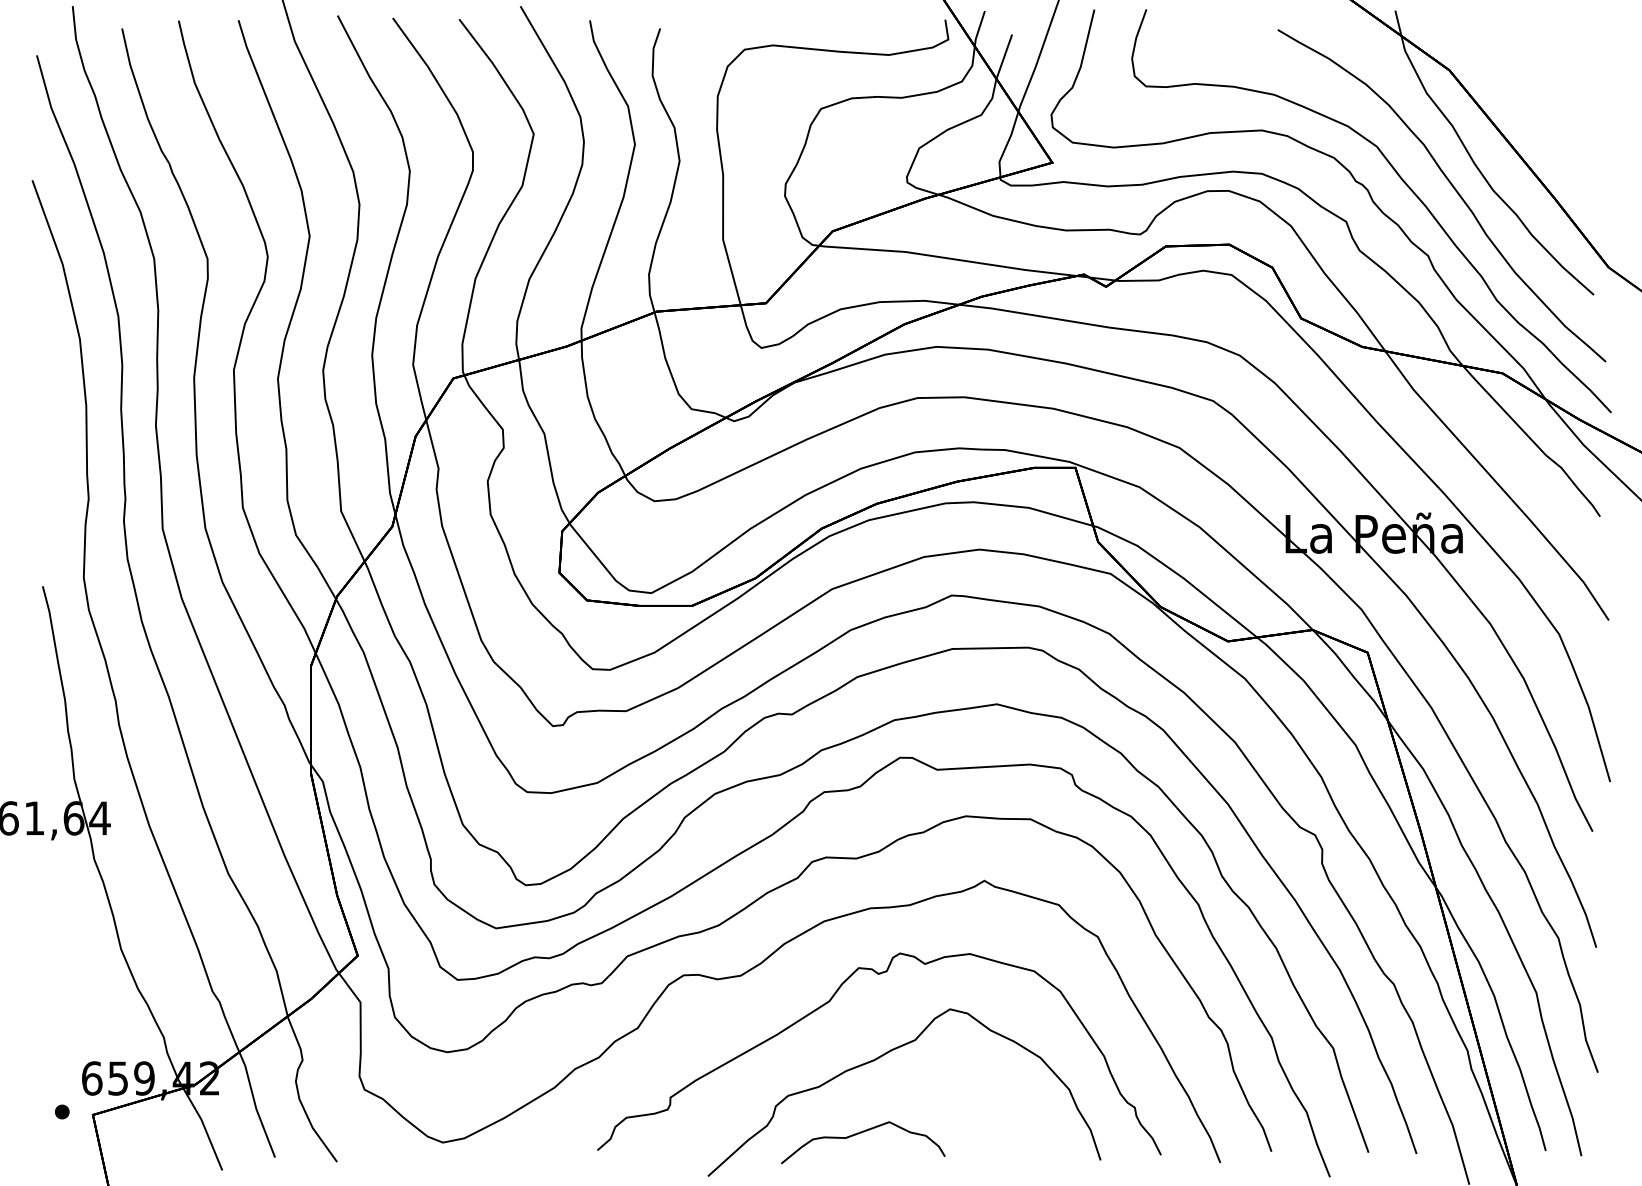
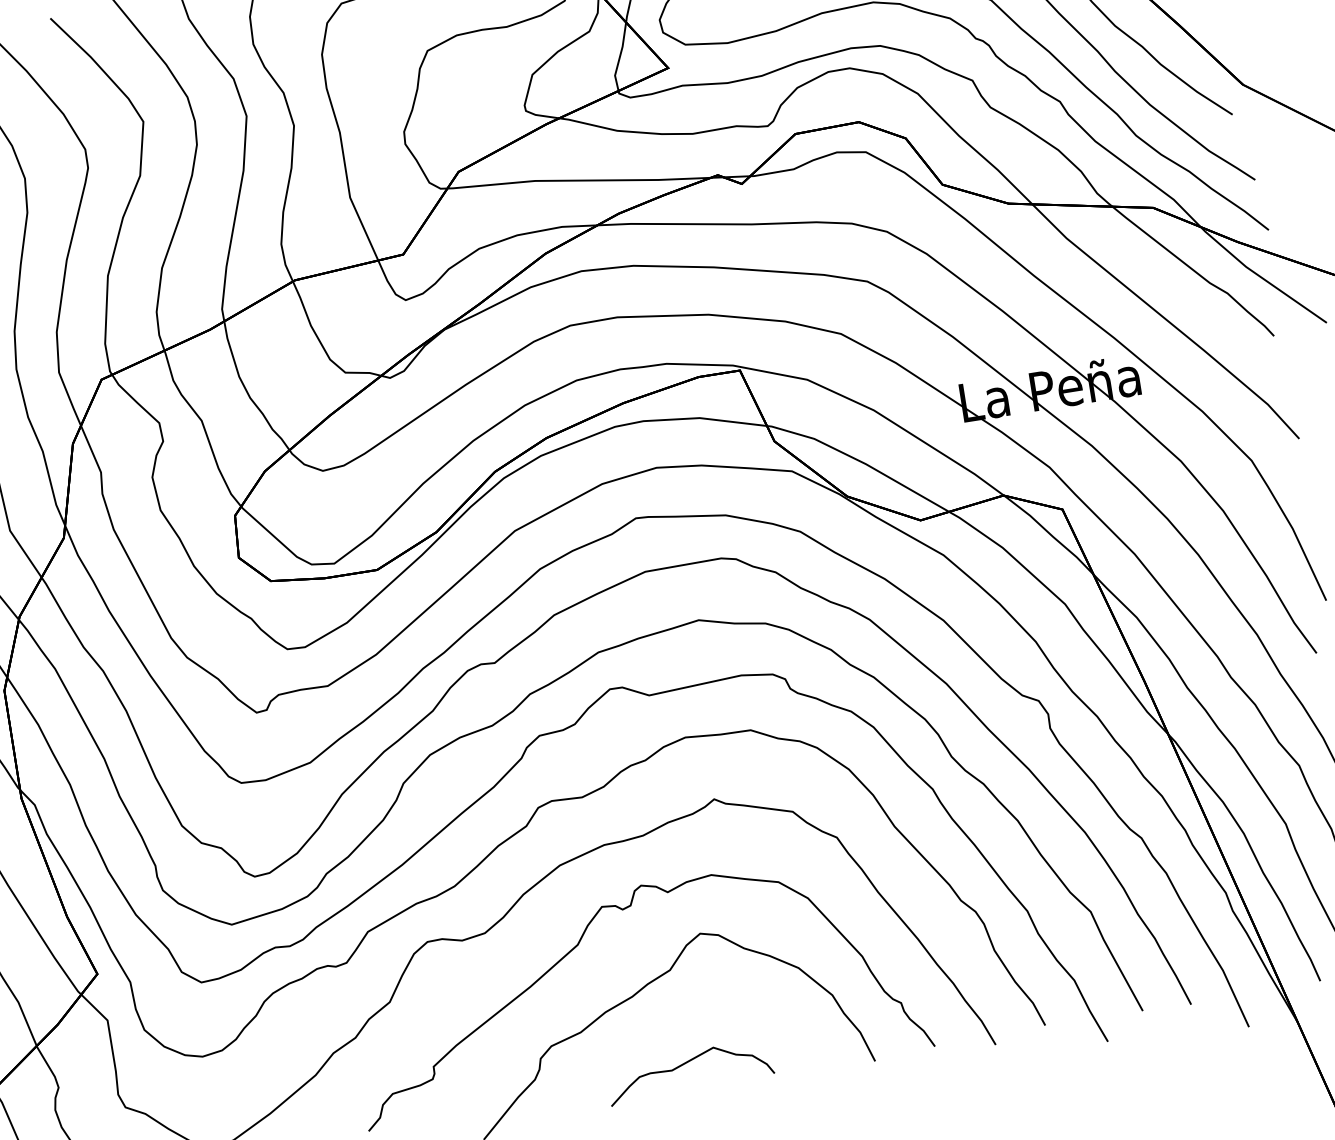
curve: (861, 1133) -> (687, 1063), moved

